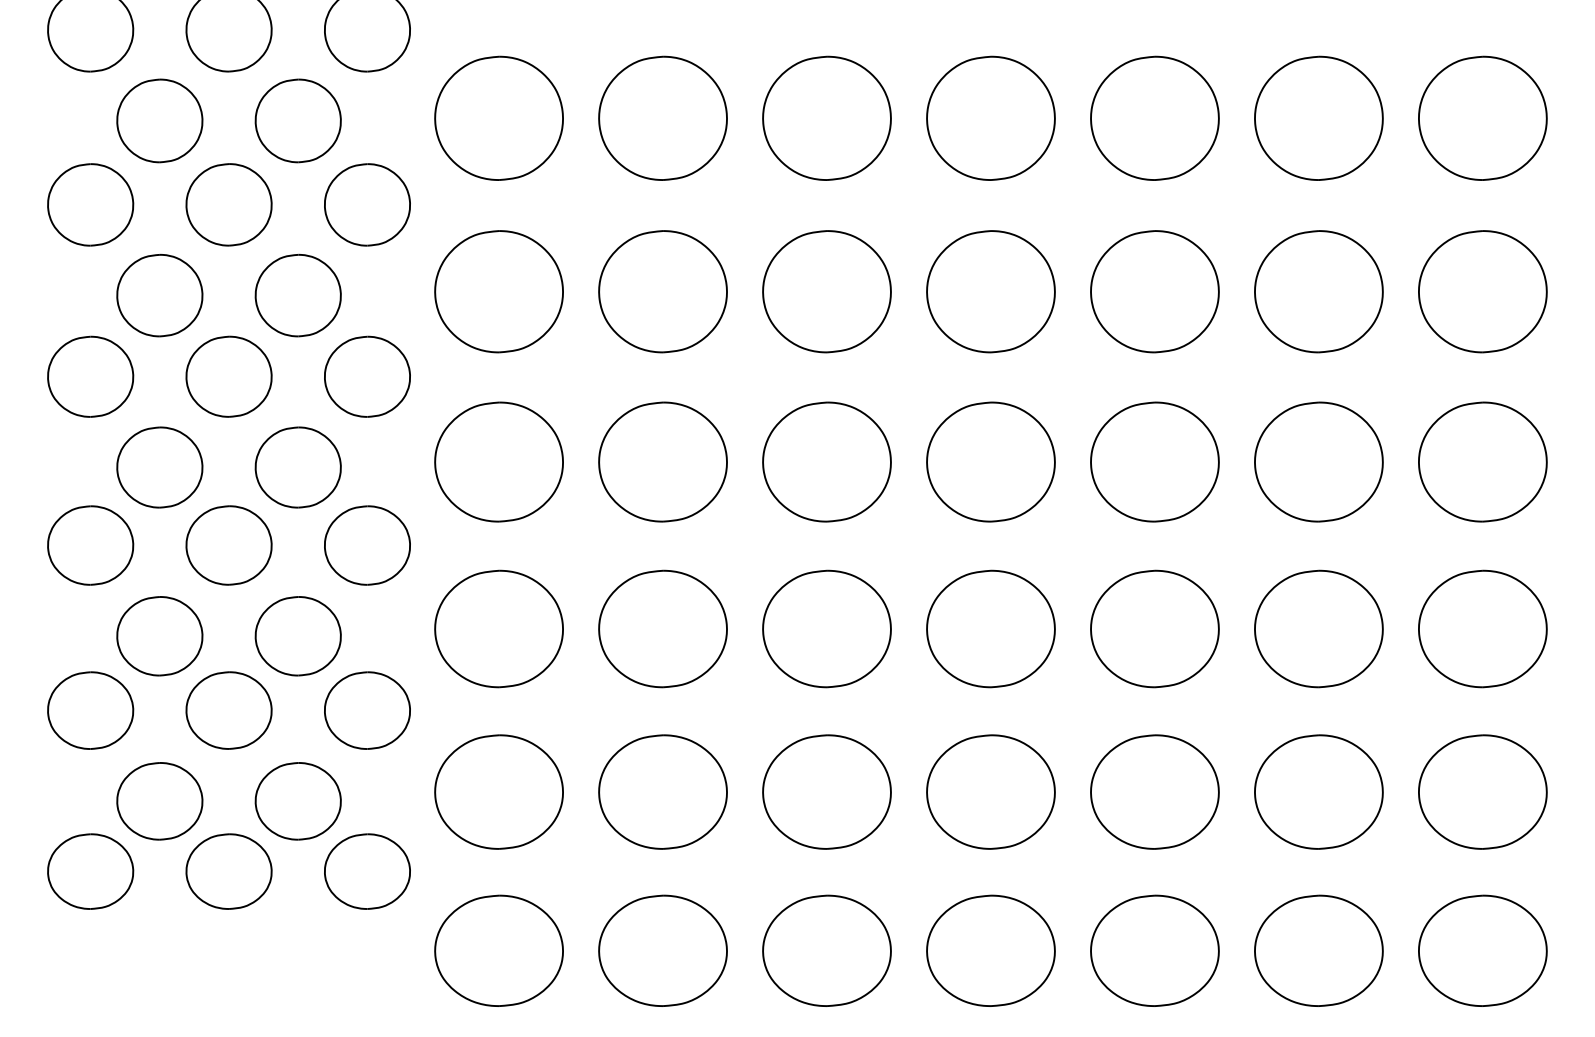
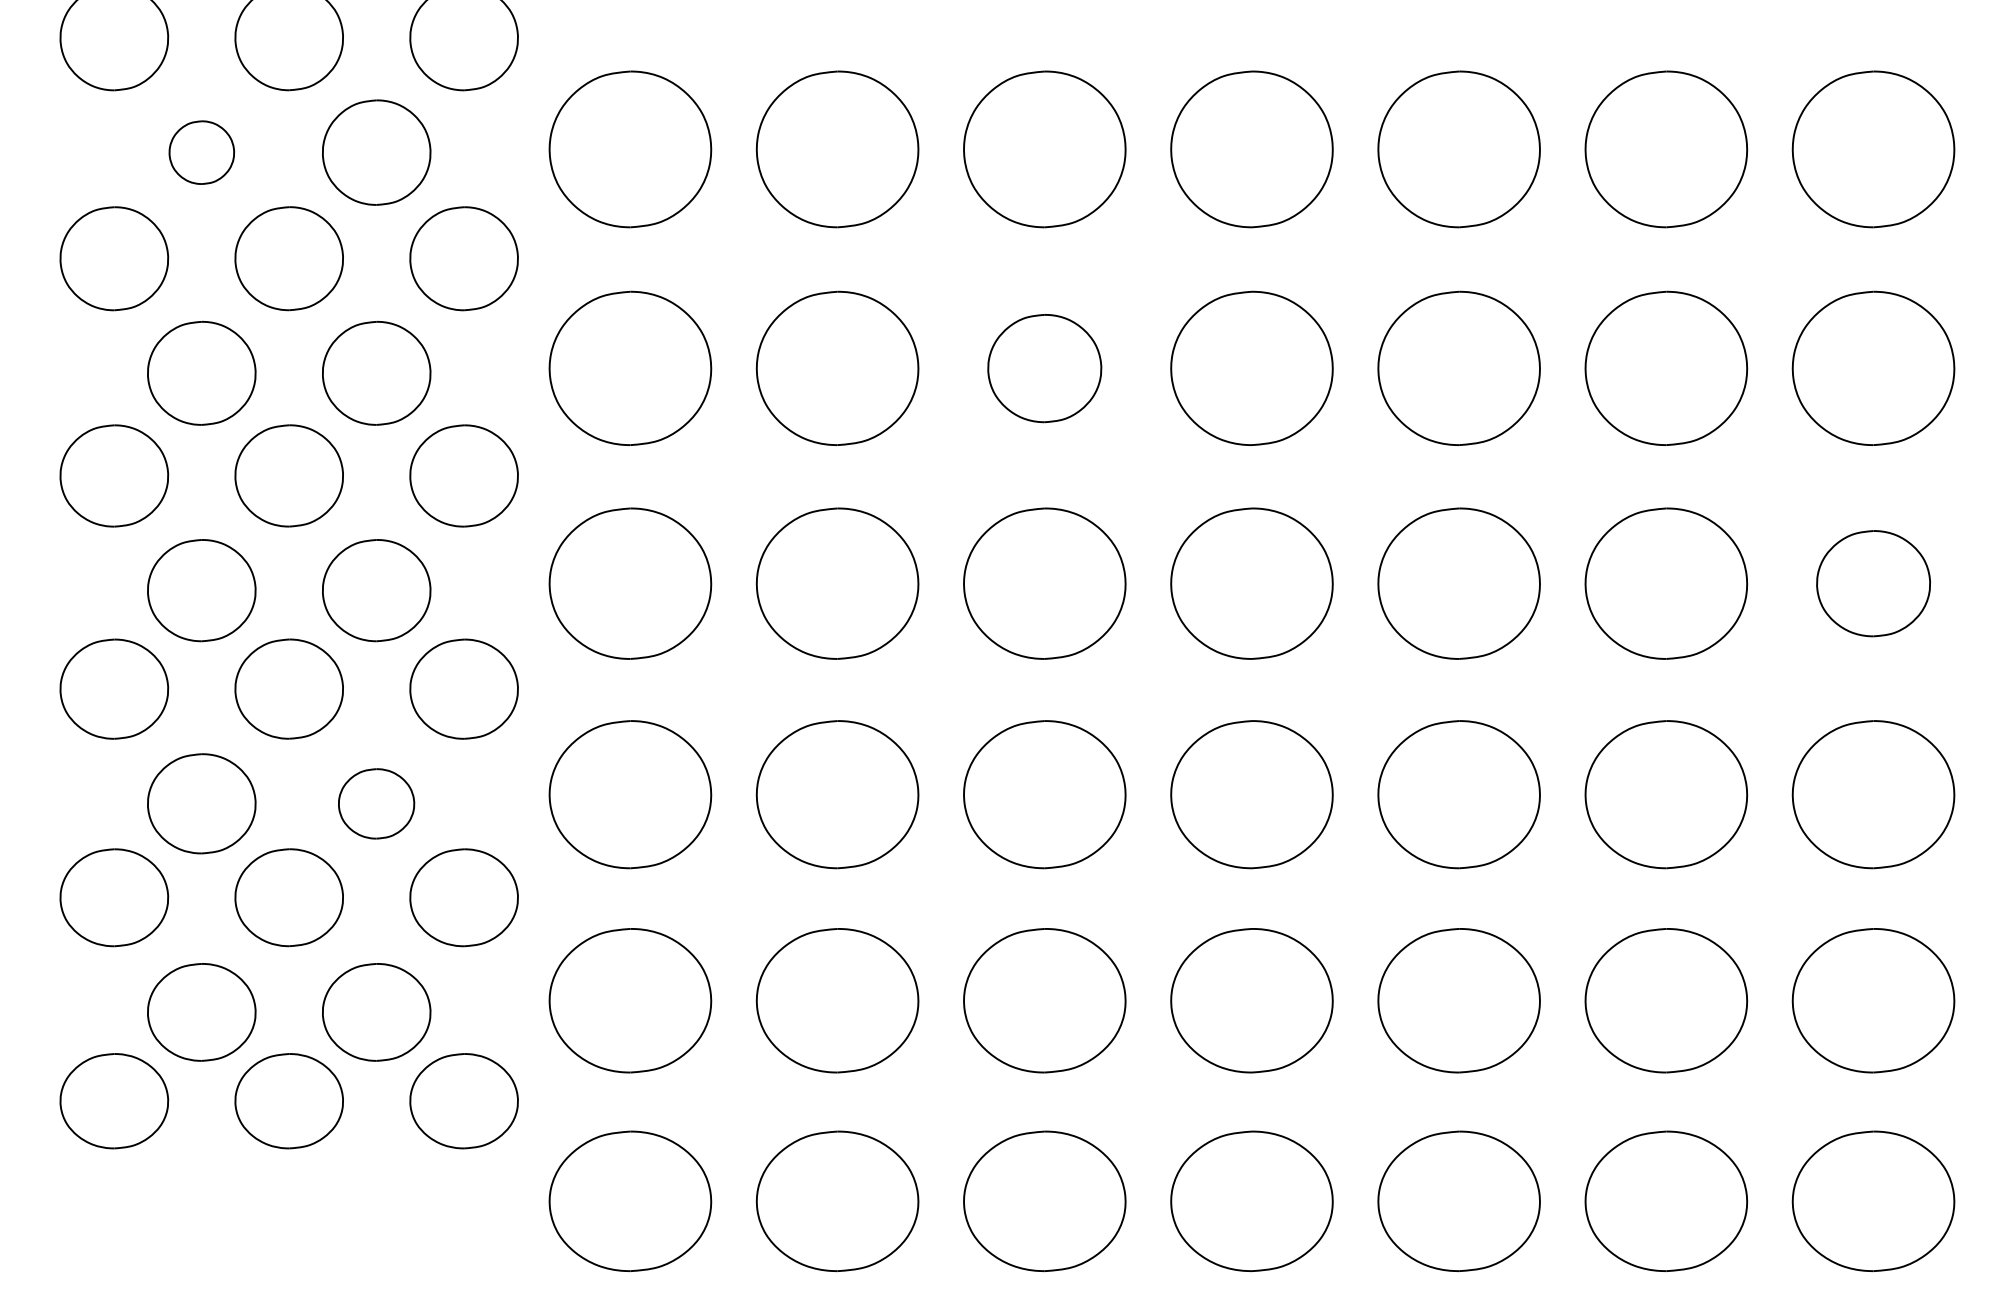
part: (159, 120) -> (201, 152), size x0.6
part: (826, 291) -> (1044, 368), size x0.7
part: (1482, 461) -> (1873, 582), size x0.7
part: (297, 636) -> (375, 804), size x0.7

